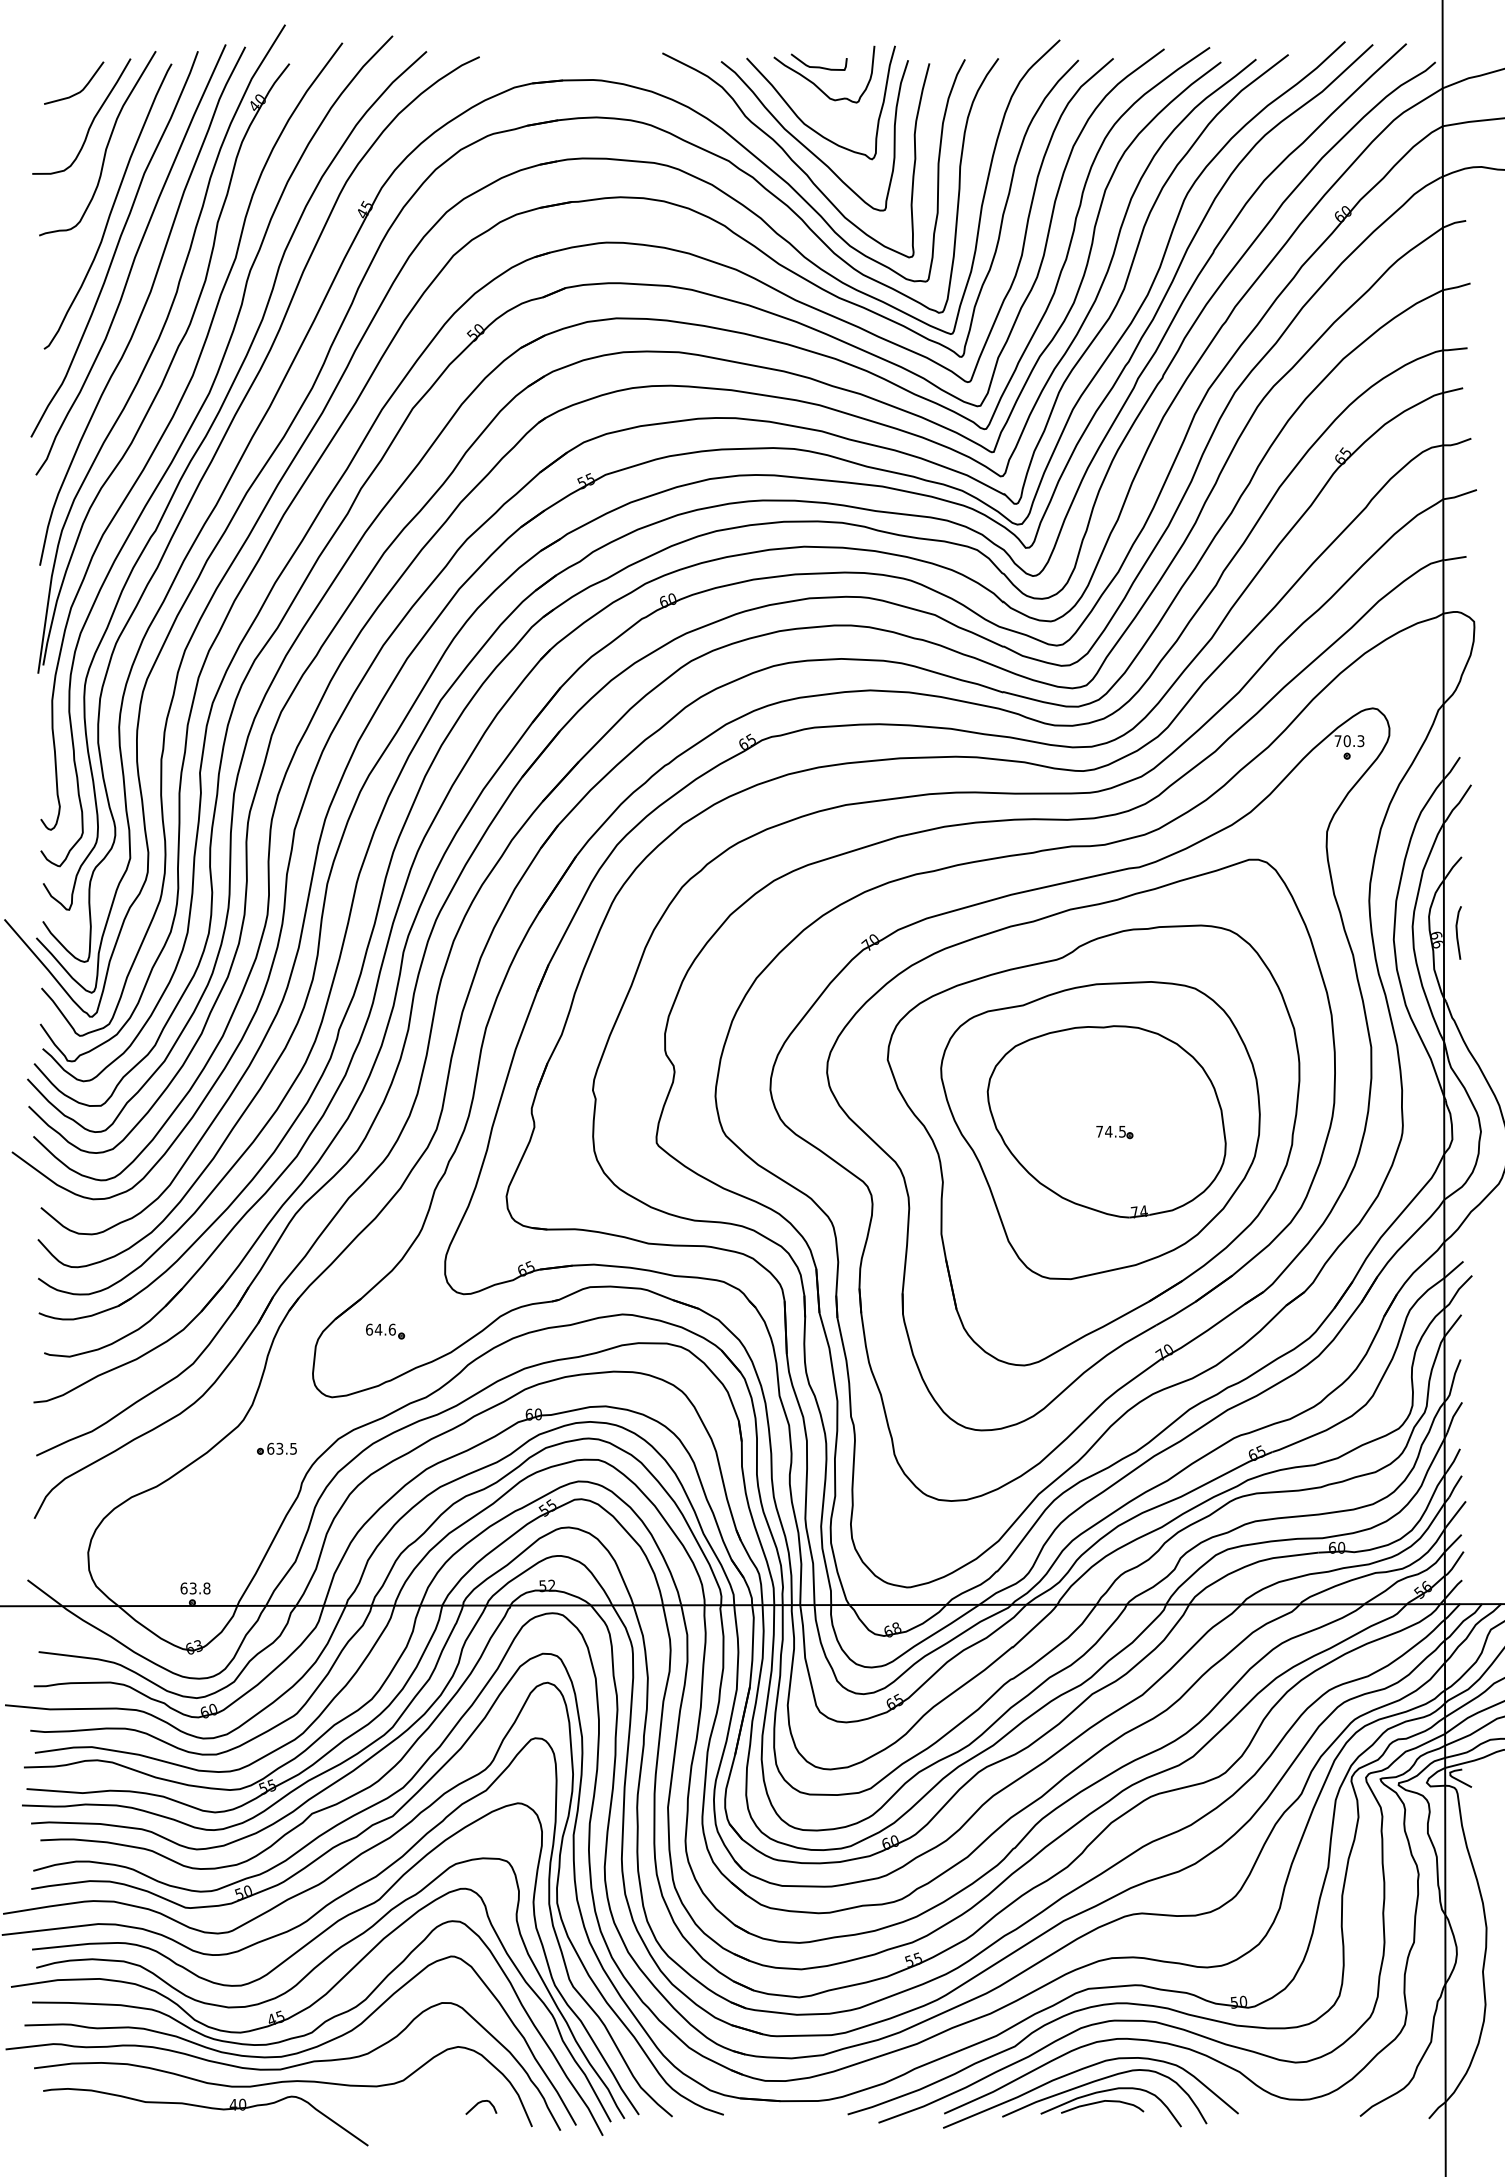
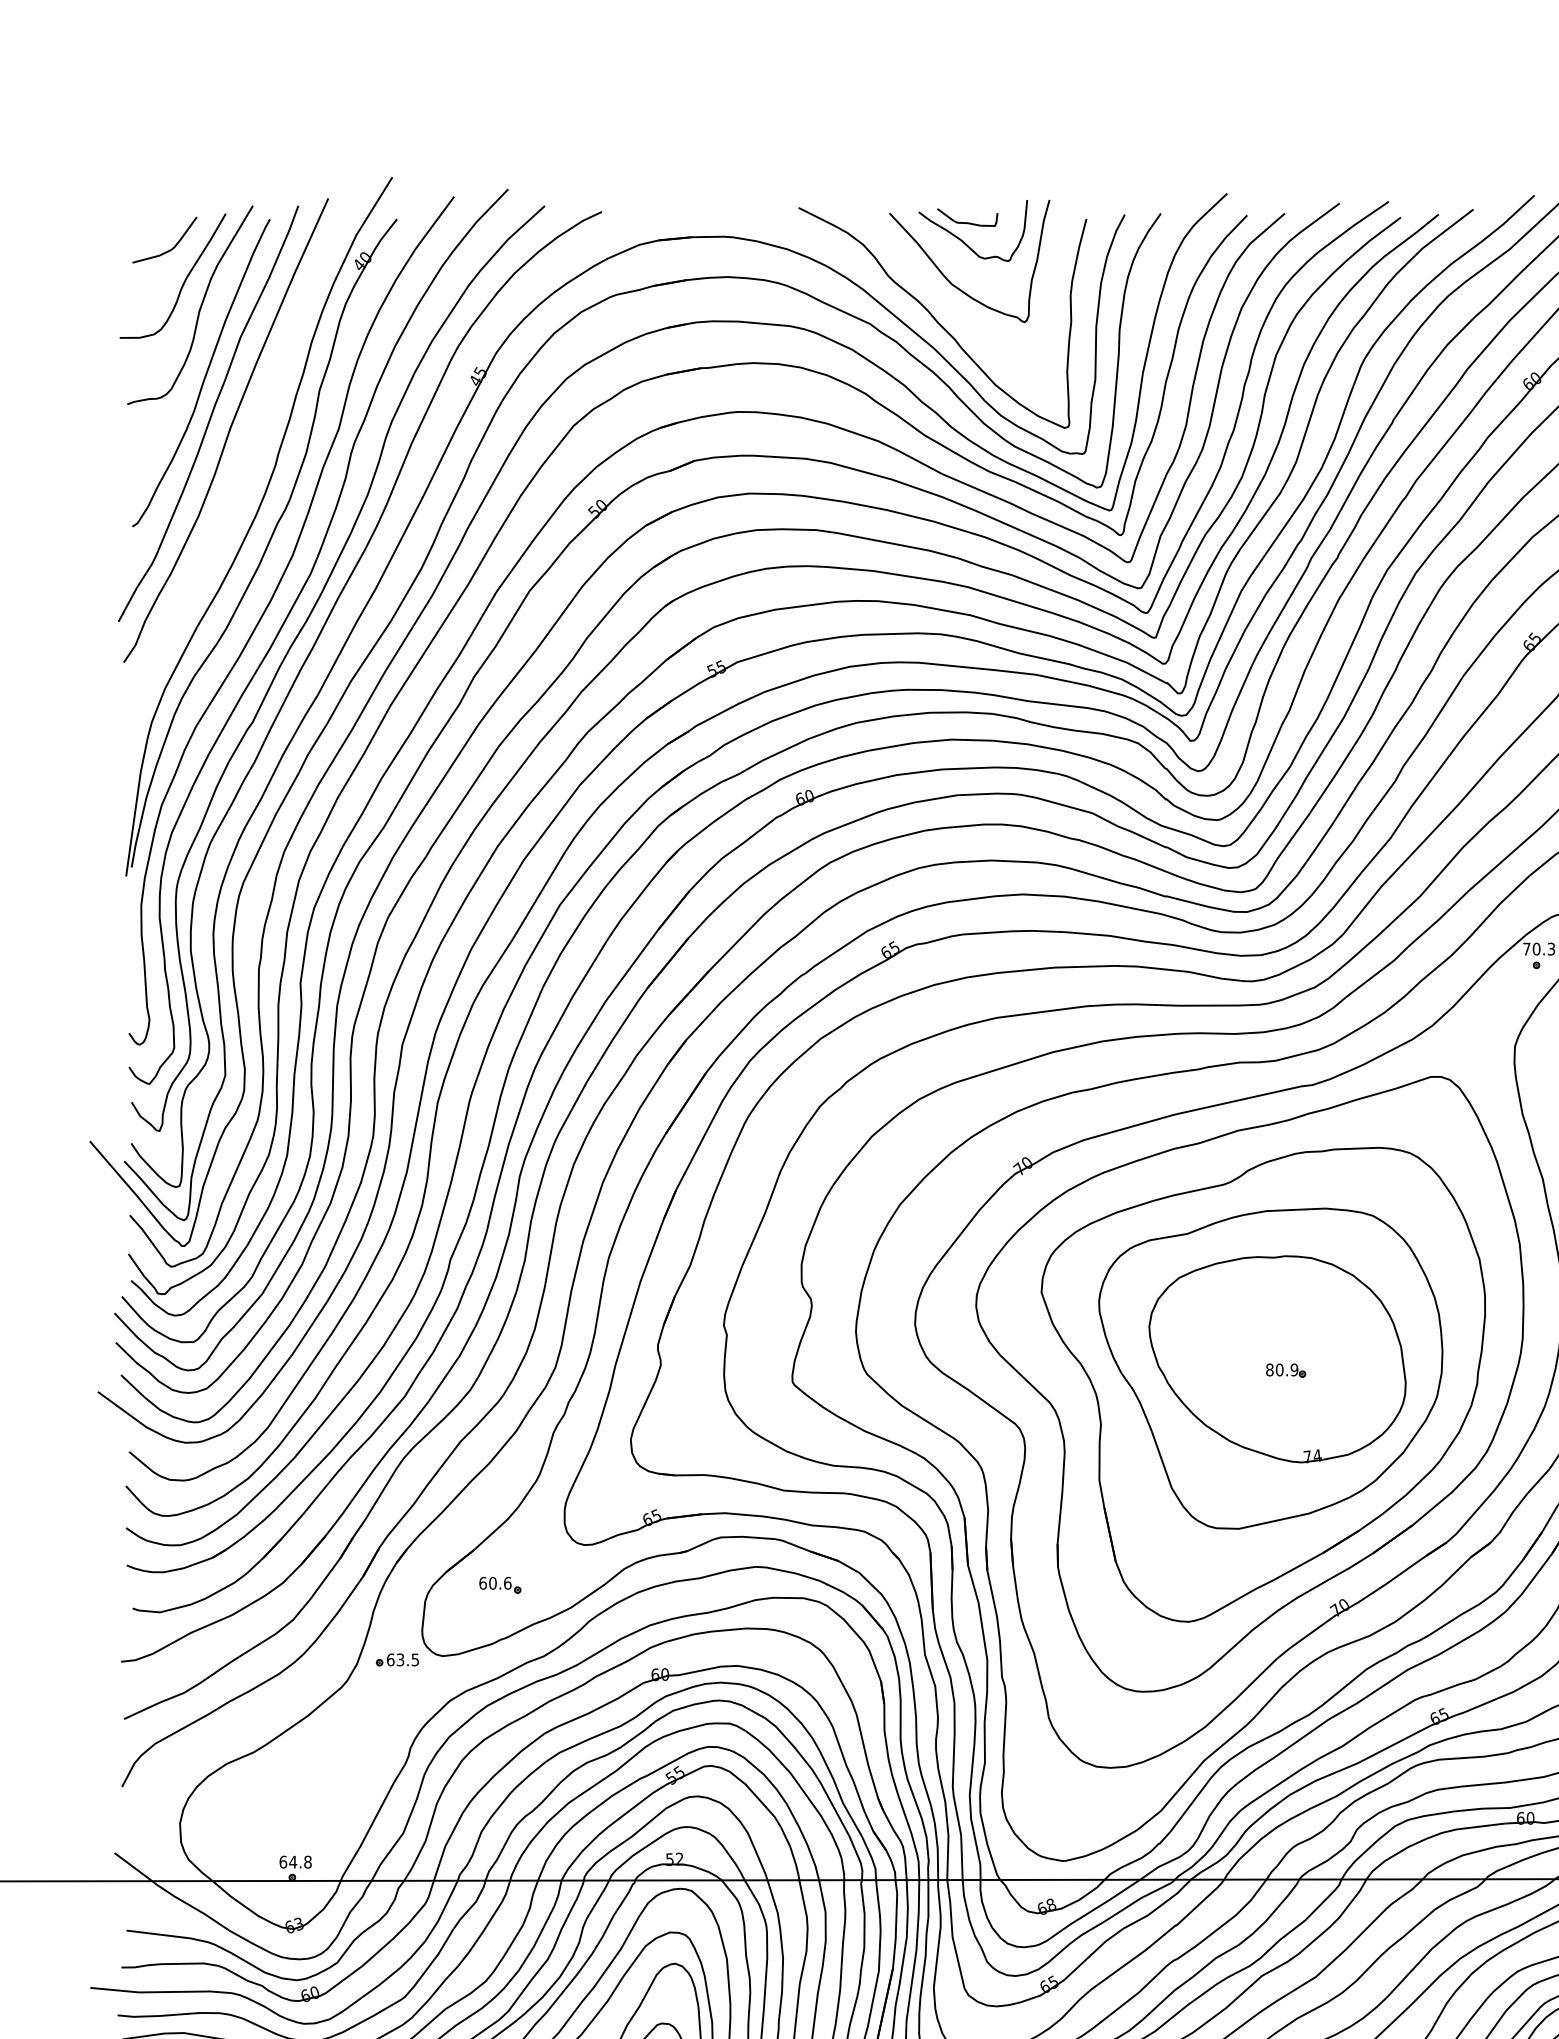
curve: (805, 145) -> (952, 307), removed
curve: (143, 306) -> (239, 480), removed
text: (1111, 1131) -> (1282, 1369), 74.5 -> 80.9
text: (378, 1329) -> (492, 1583), 64.6 -> 60.6
part: (276, 1448) -> (396, 1659), moved
text: (192, 1588) -> (292, 1862), 63.8 -> 64.8

